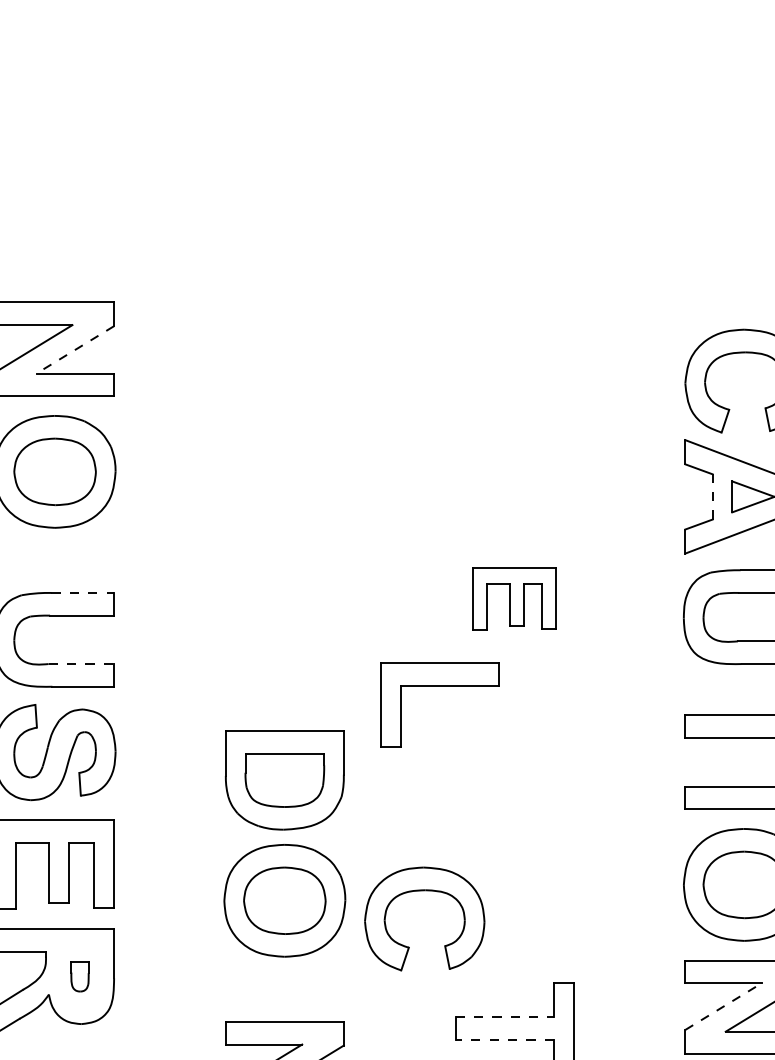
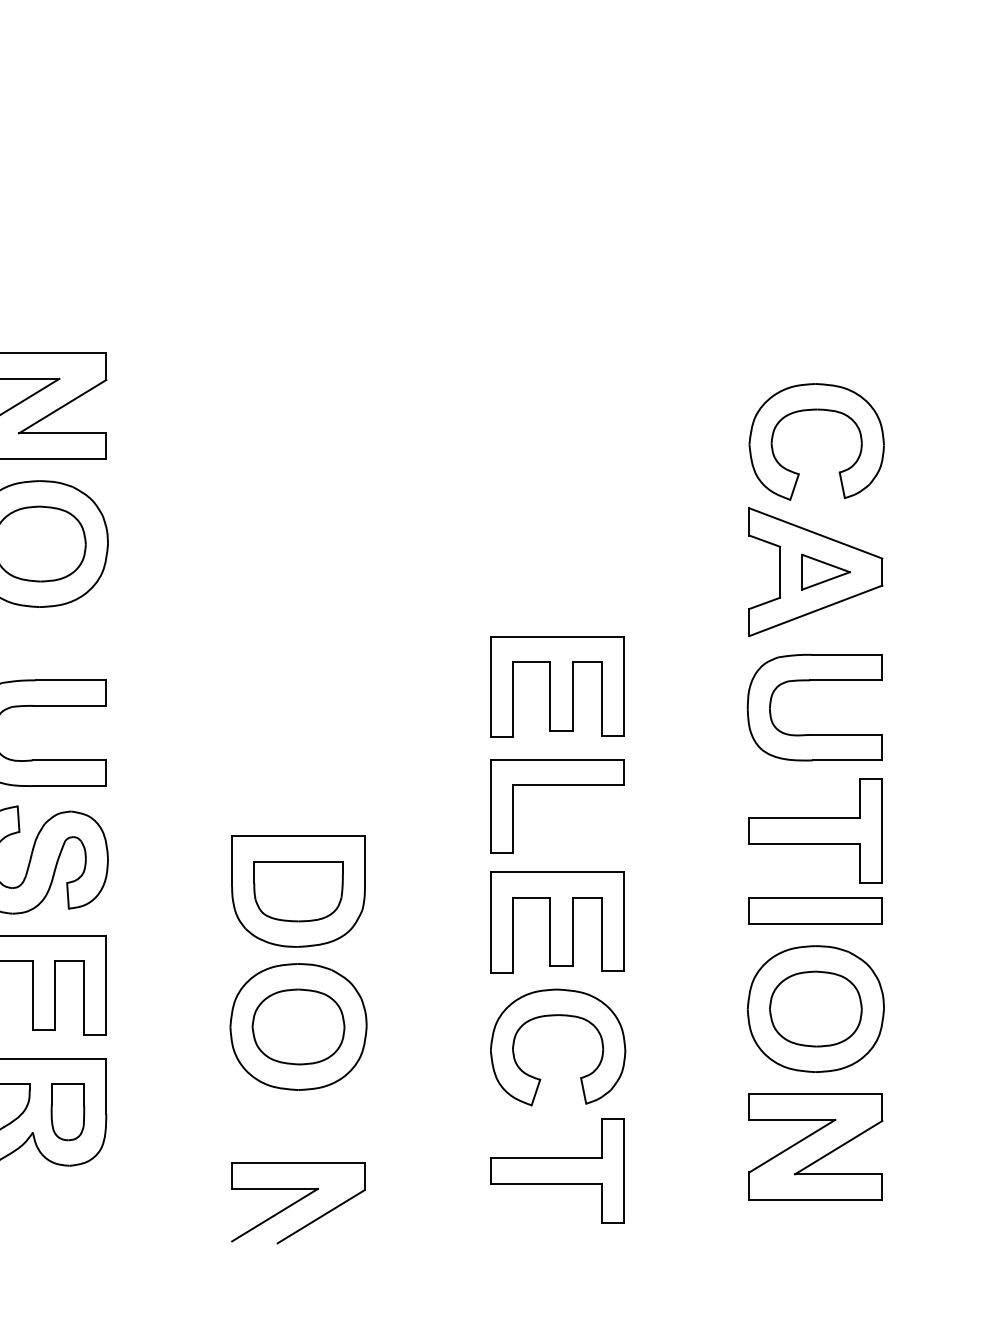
line: (75, 349) -> (62, 406), dashed -> solid
line: (712, 496) -> (780, 571), dashed -> solid
line: (83, 593) -> (71, 680), dashed -> solid
part: (514, 598) -> (557, 686), size x1.43
line: (81, 664) -> (69, 760), dashed -> solid
part: (440, 686) -> (557, 785), moved
part: (514, 807) -> (557, 922), added
part: (423, 891) -> (556, 1016), moved
part: (79, 976) -> (67, 1112), size x1.67
line: (723, 1006) -> (792, 1145), dashed -> solid
line: (505, 1017) -> (546, 1158), dashed -> solid
line: (504, 1039) -> (545, 1183), dashed -> solid

